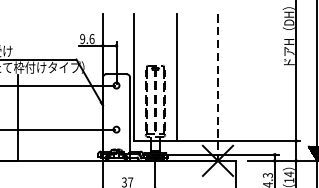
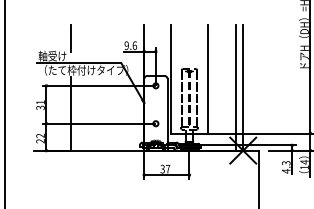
line: (17, 29) -> (70, 37), added
line: (208, 87) -> (235, 87), added
line: (218, 88) -> (243, 88), dashed -> solid

